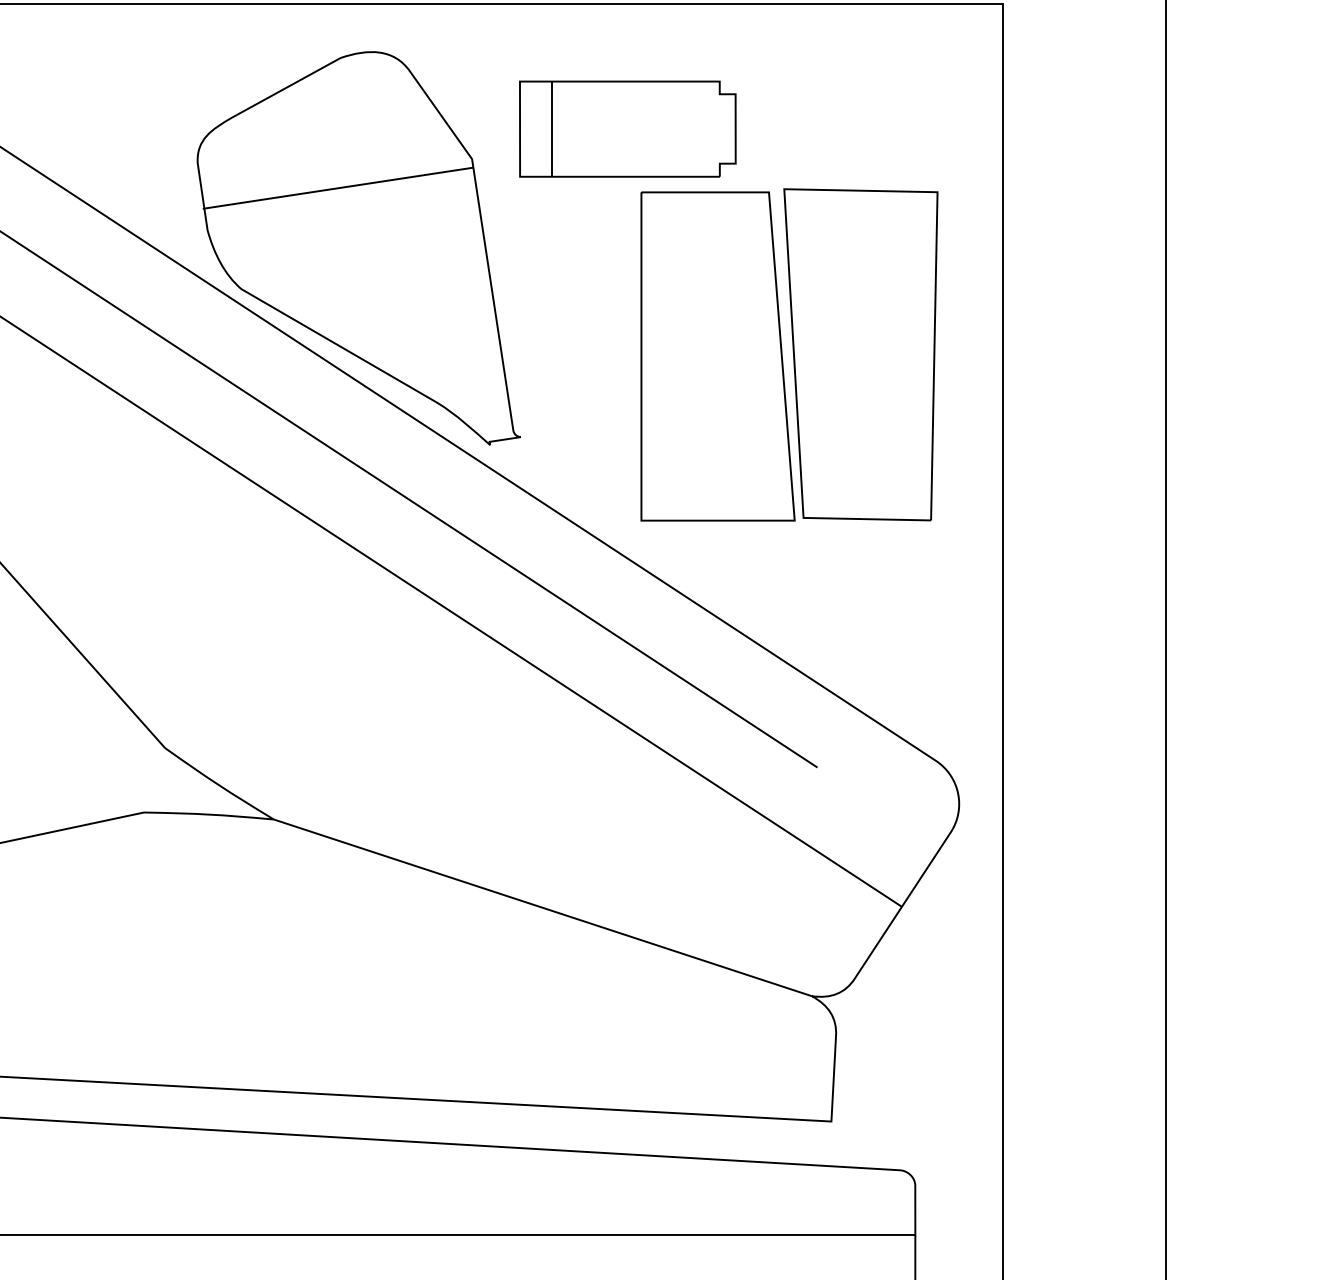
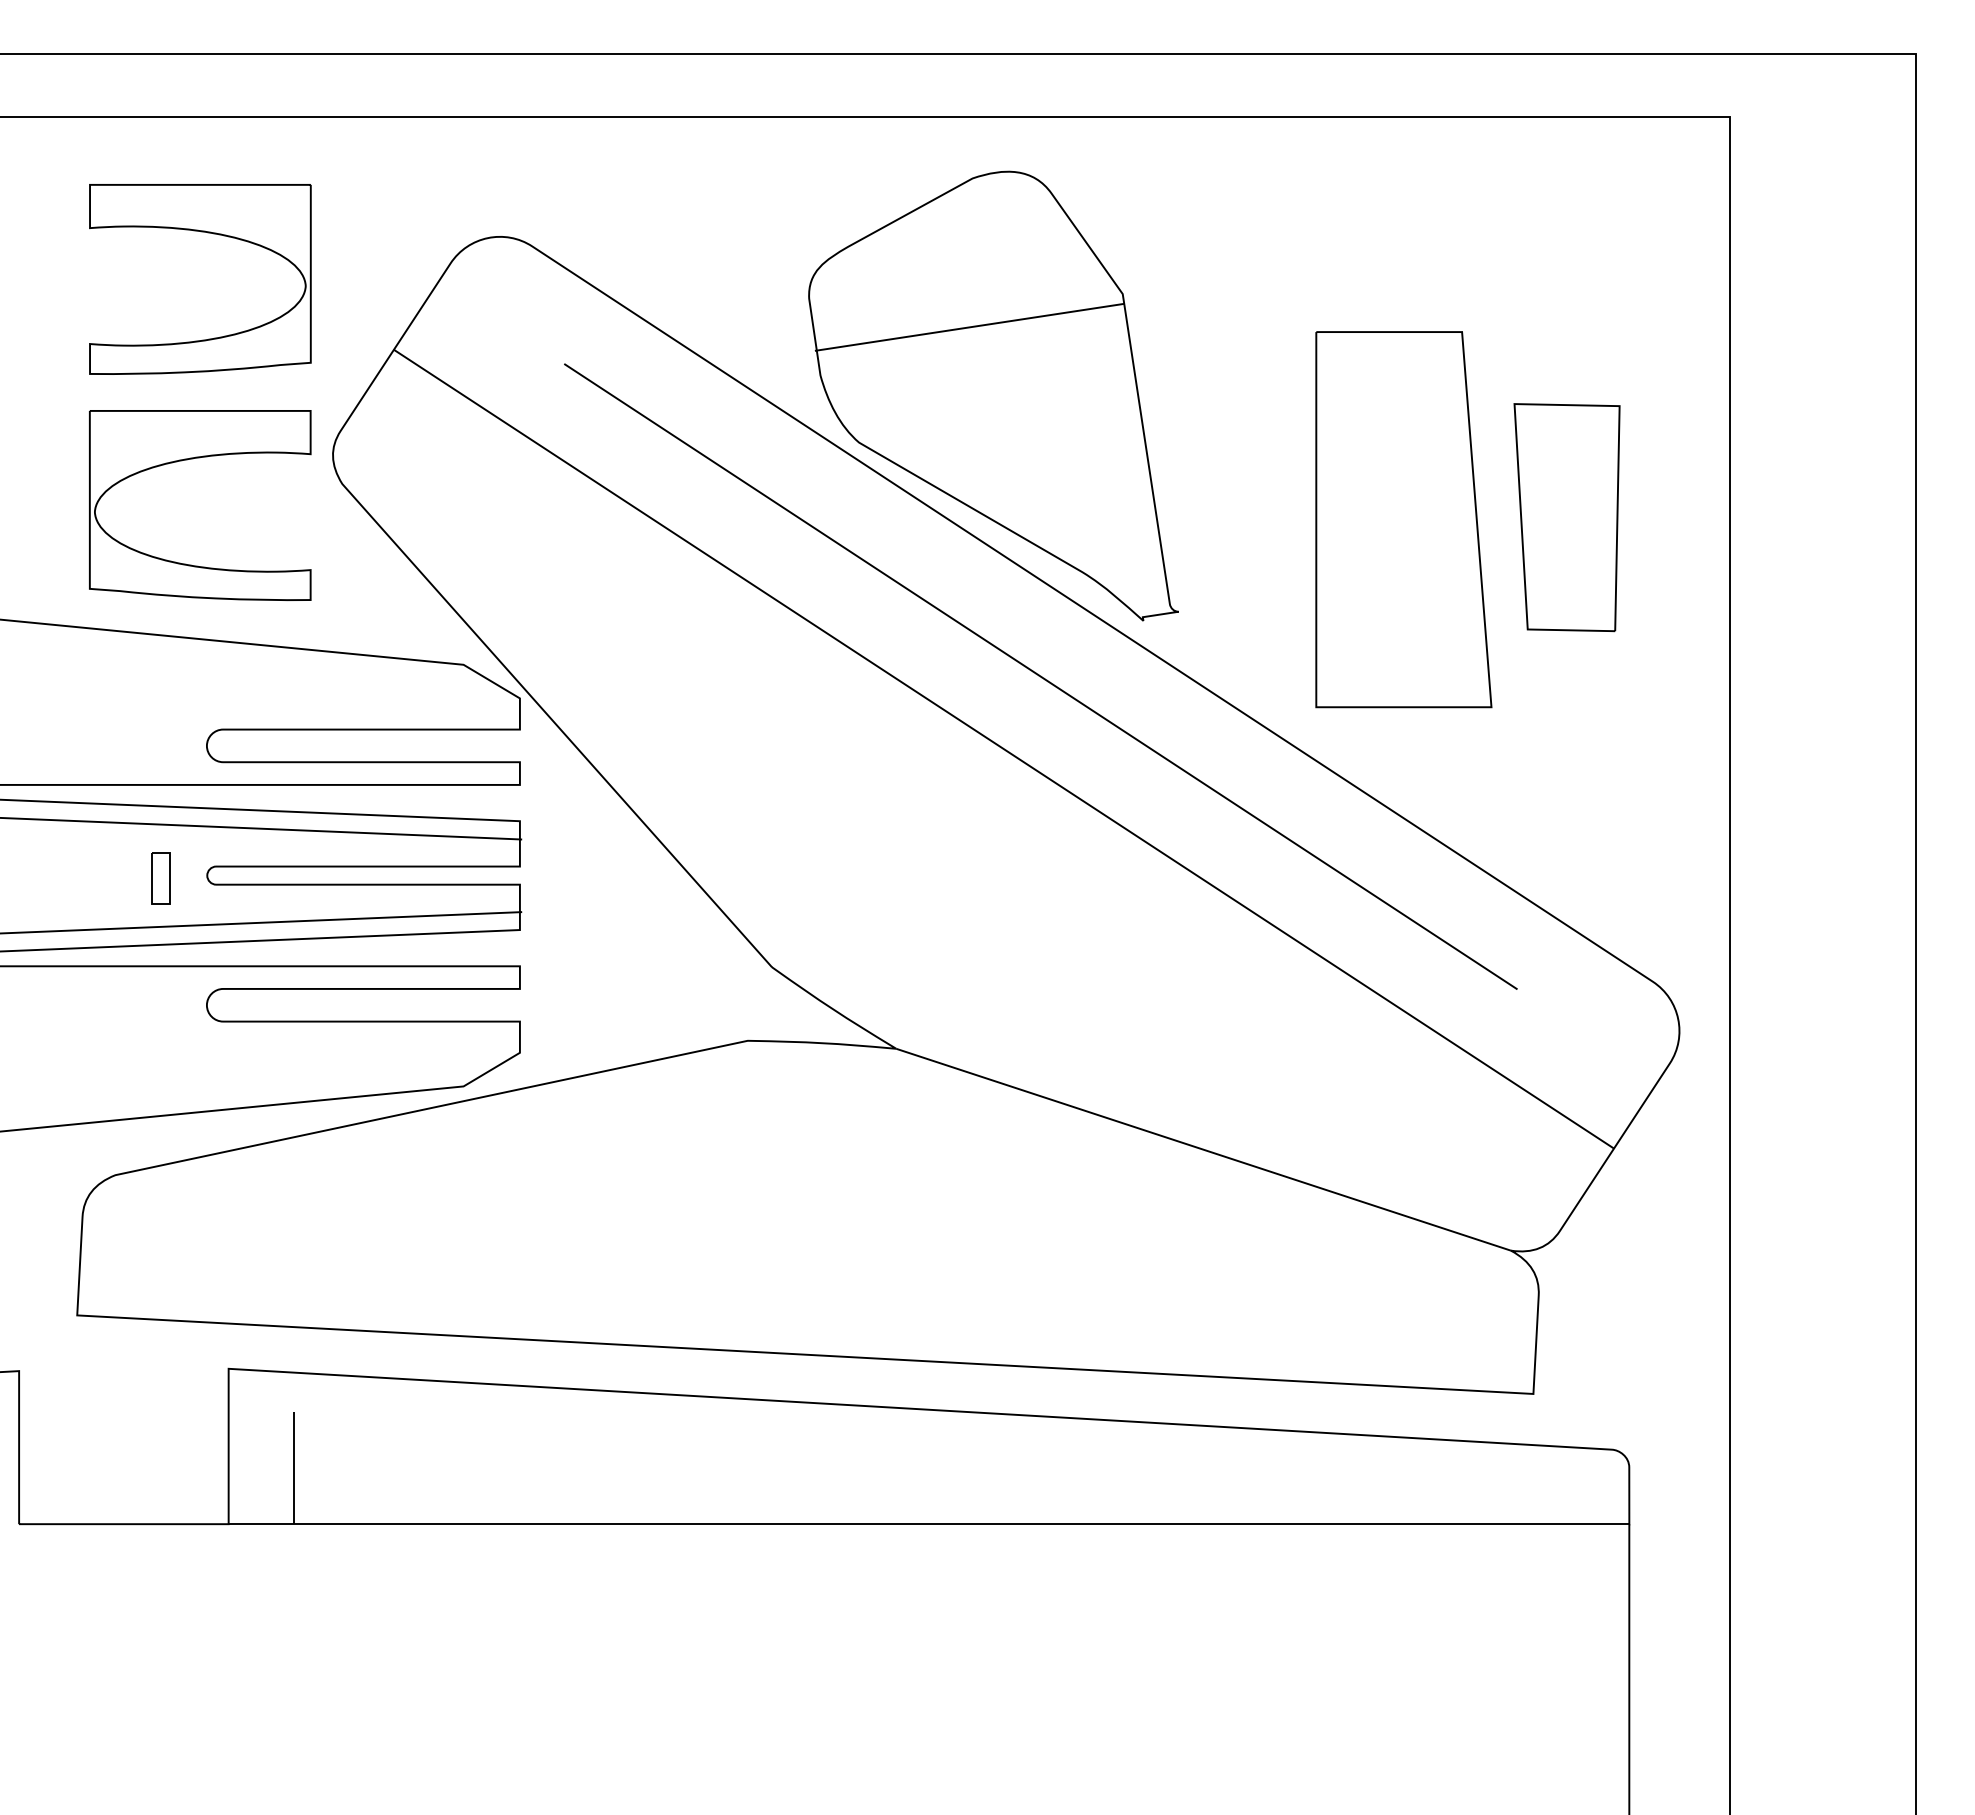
part: (627, 128) -> (1300, 259), removed
part: (860, 354) -> (1566, 517), size x0.6

